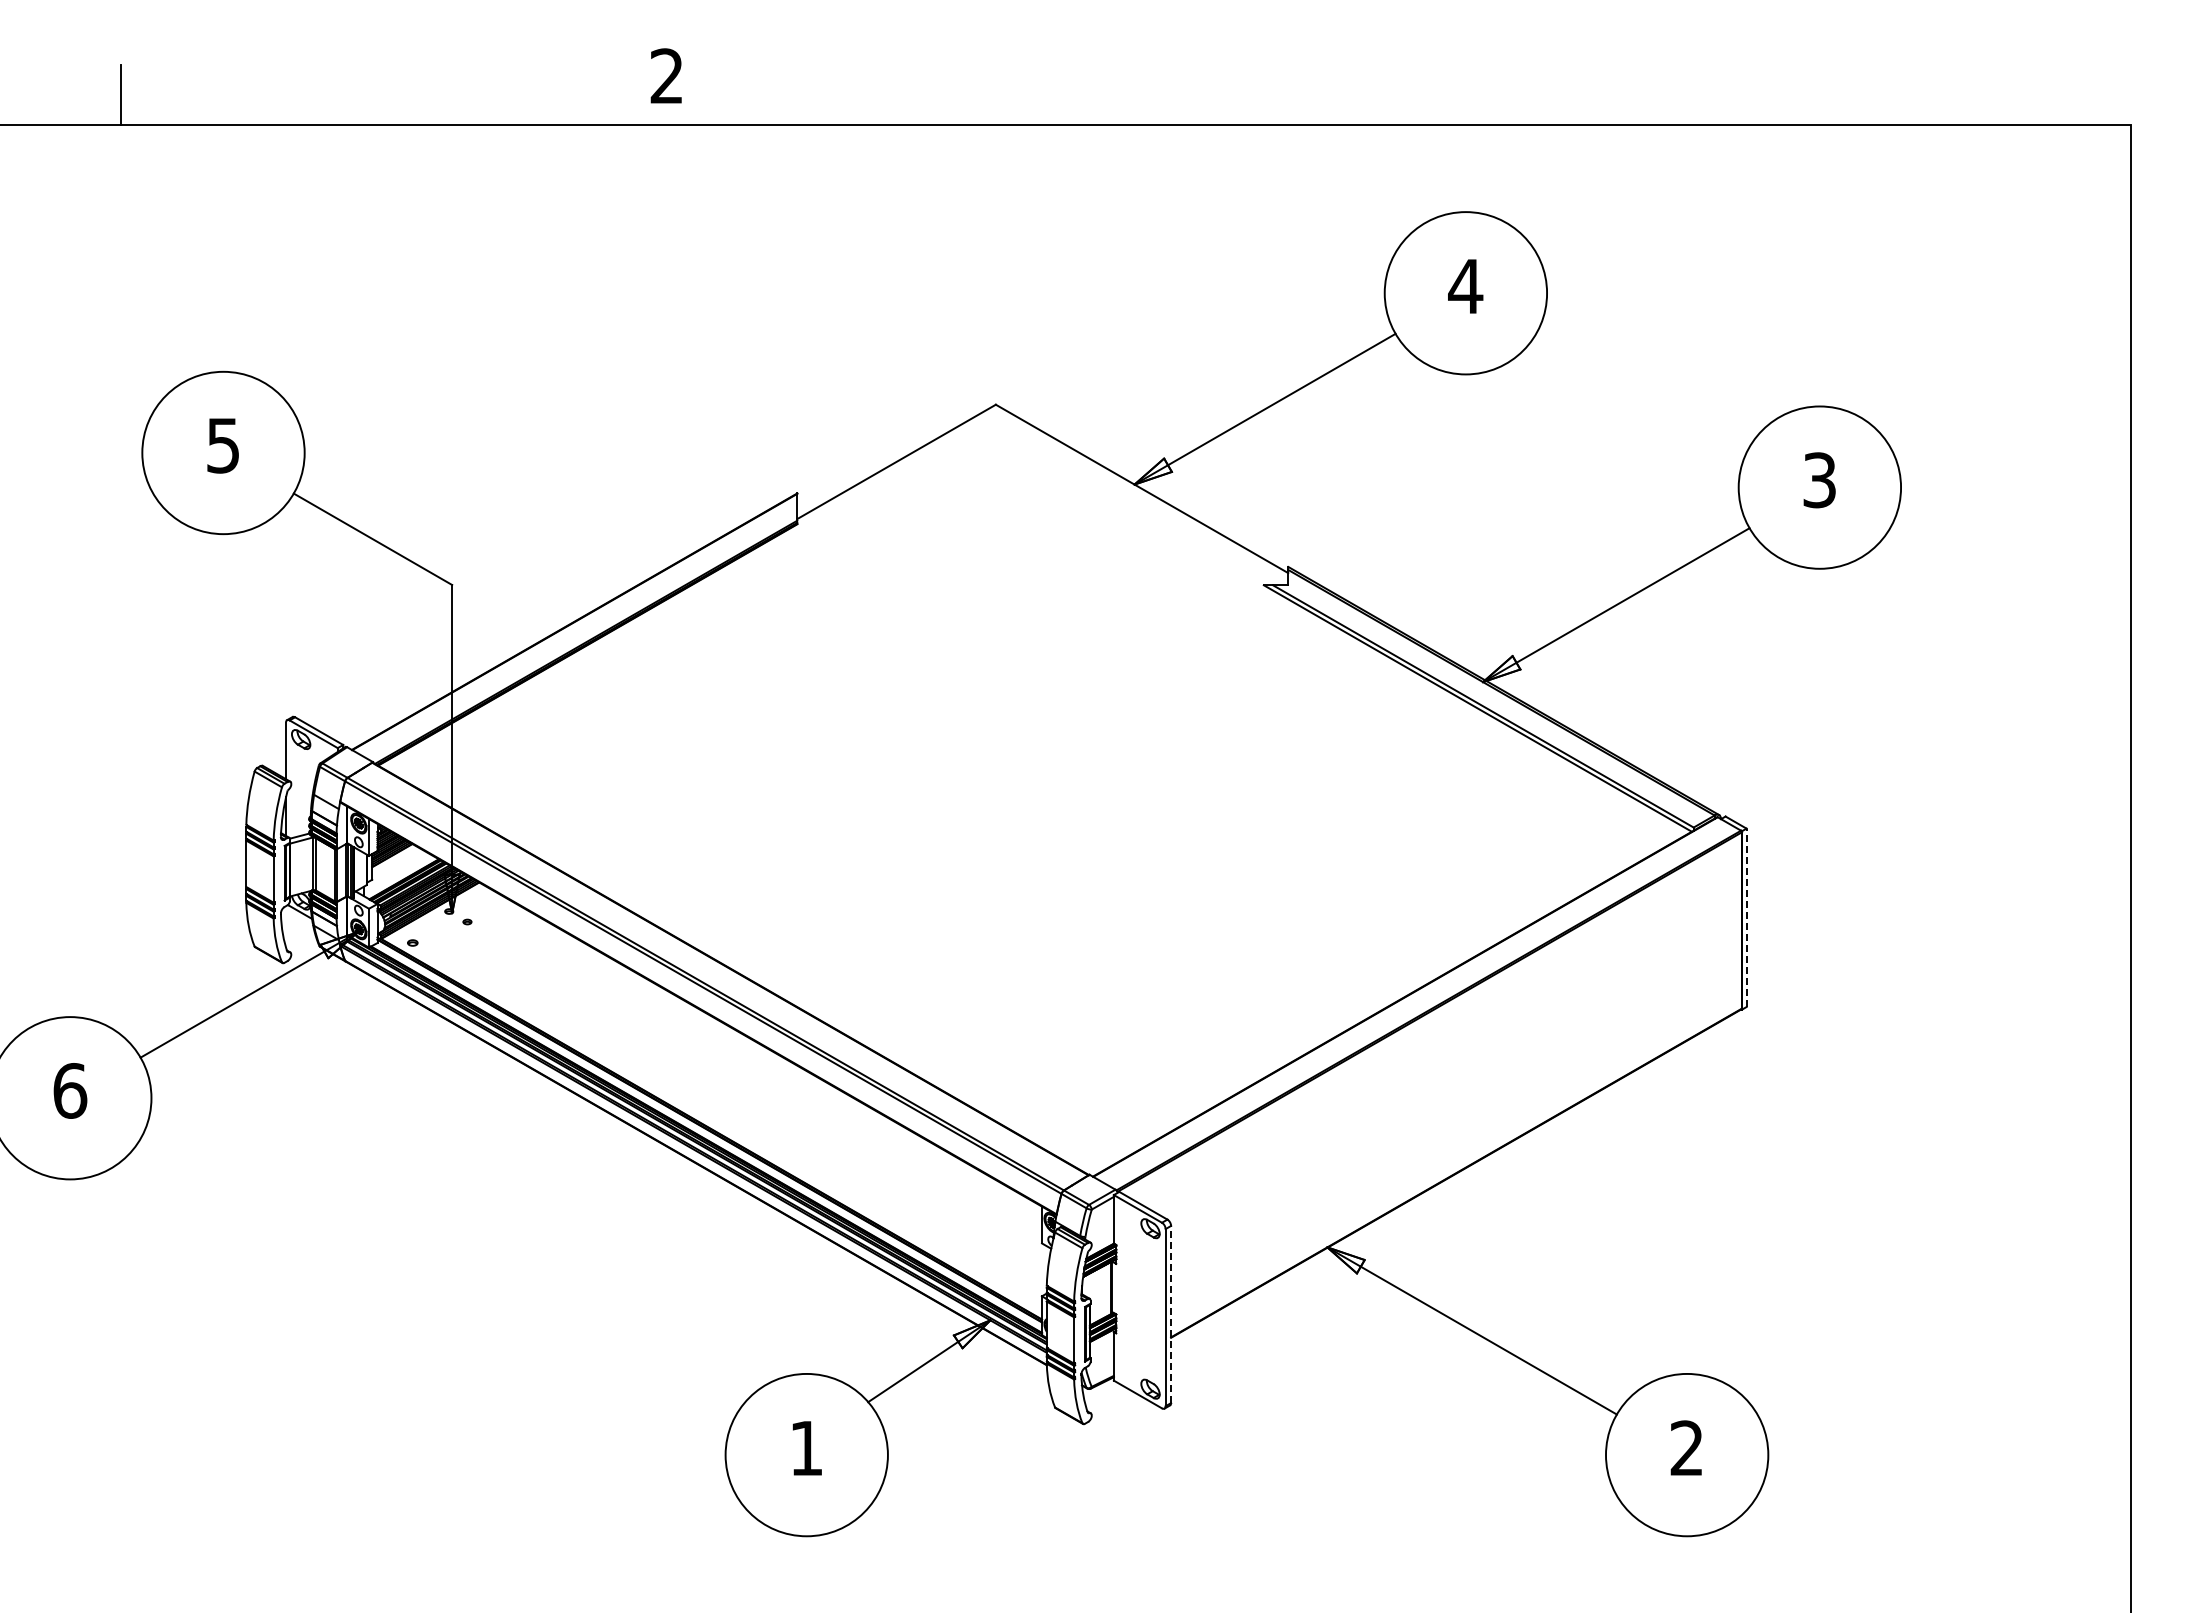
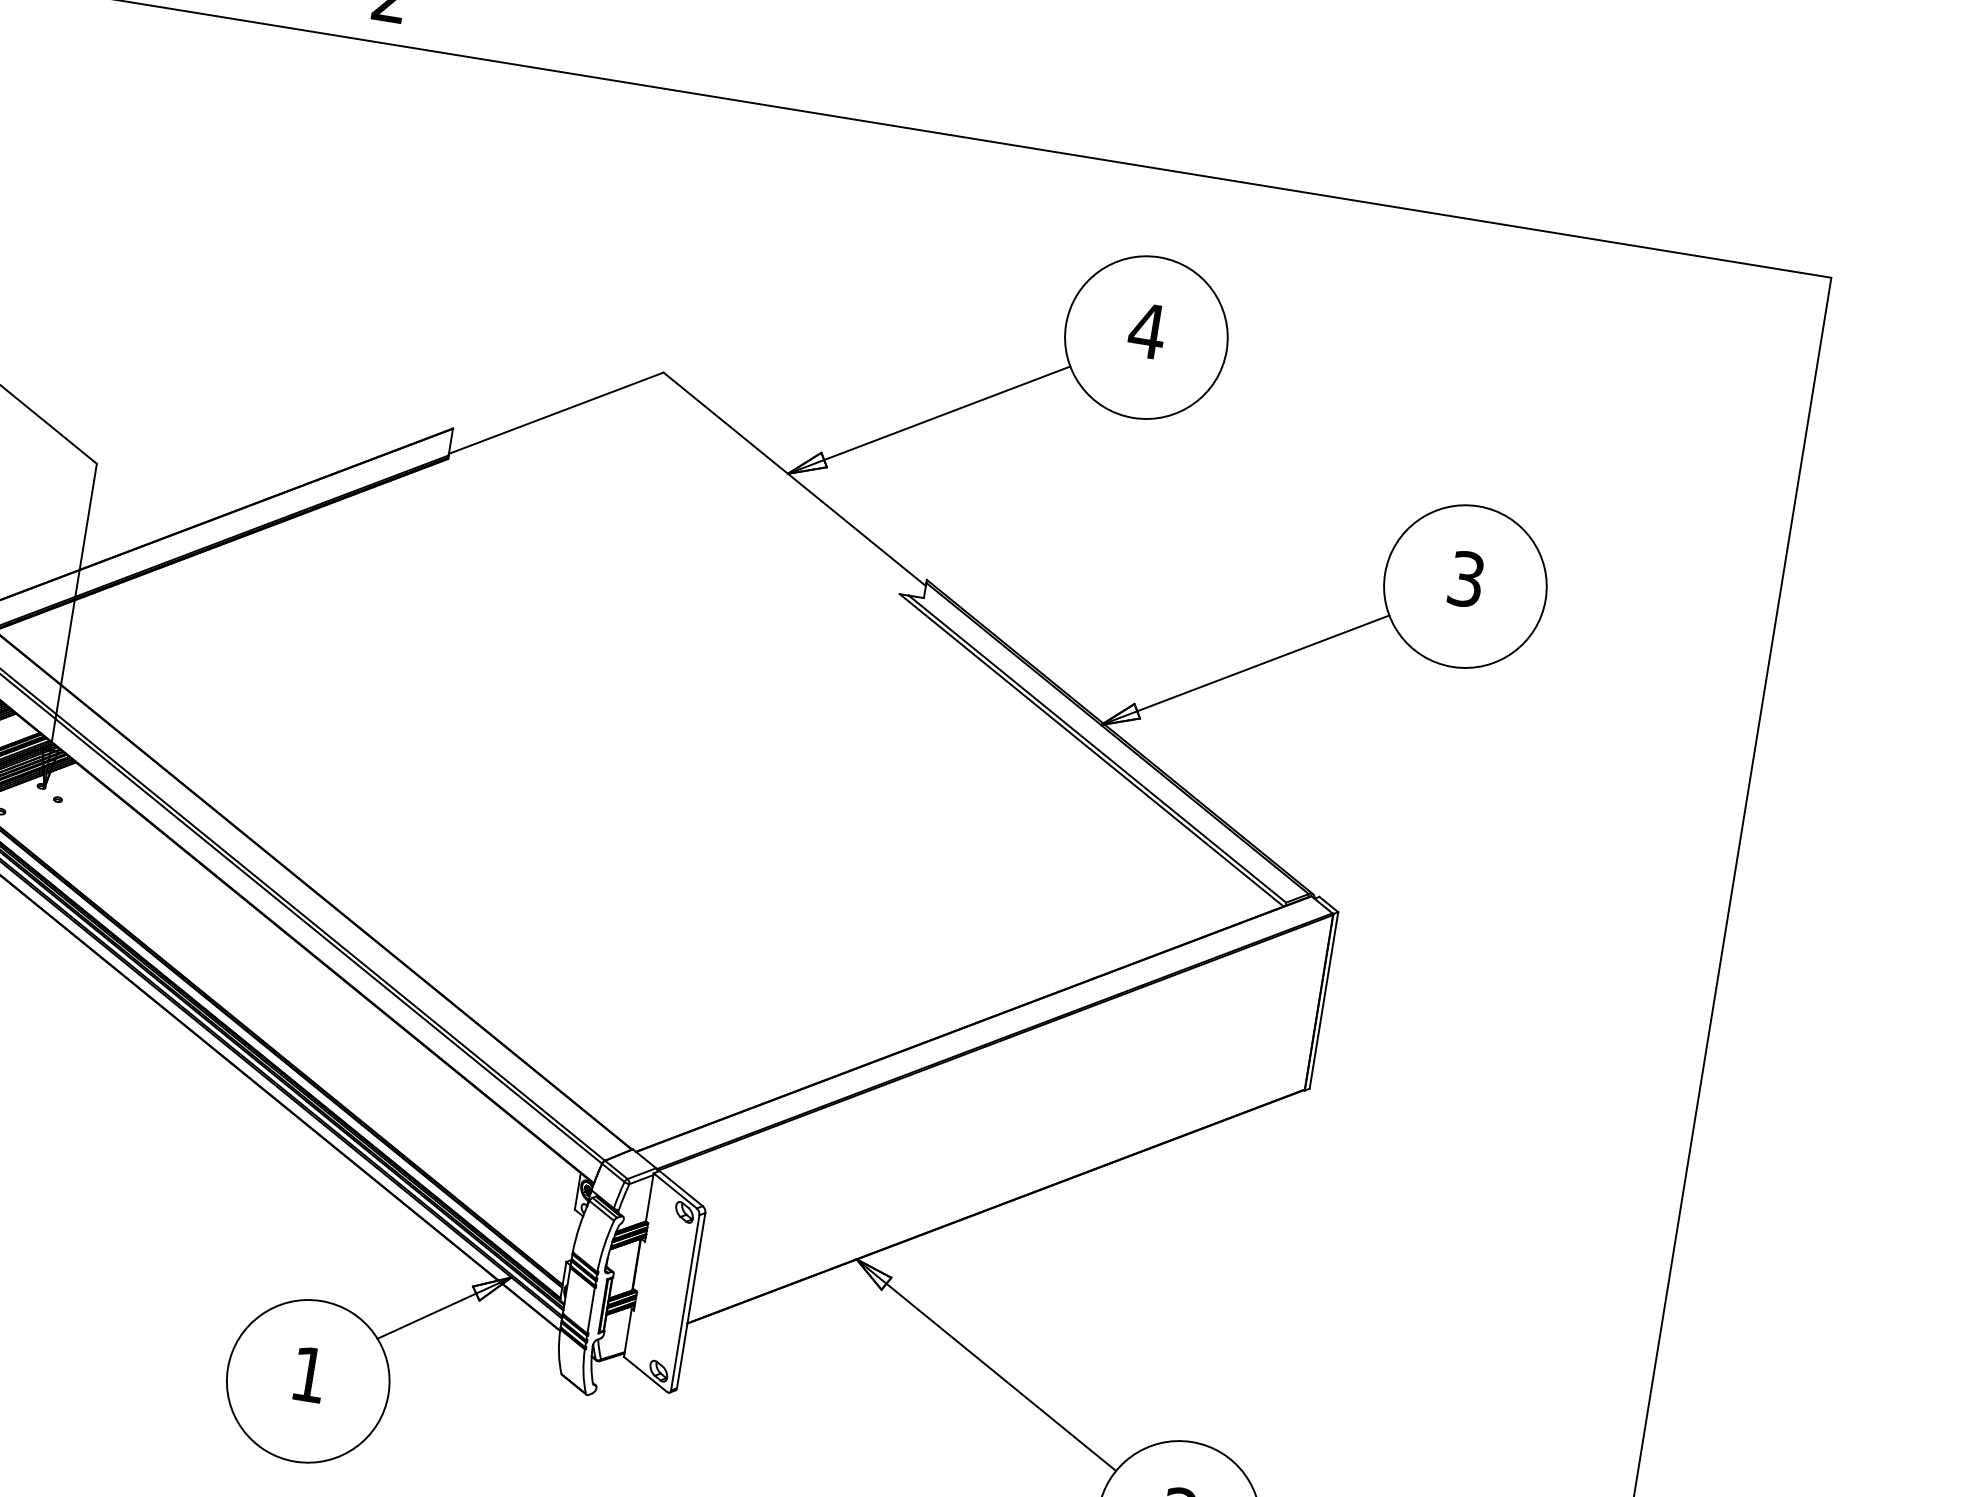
line: (1746, 917) -> (1323, 1000), dashed -> solid
line: (1171, 1314) -> (691, 1300), dashed -> solid

